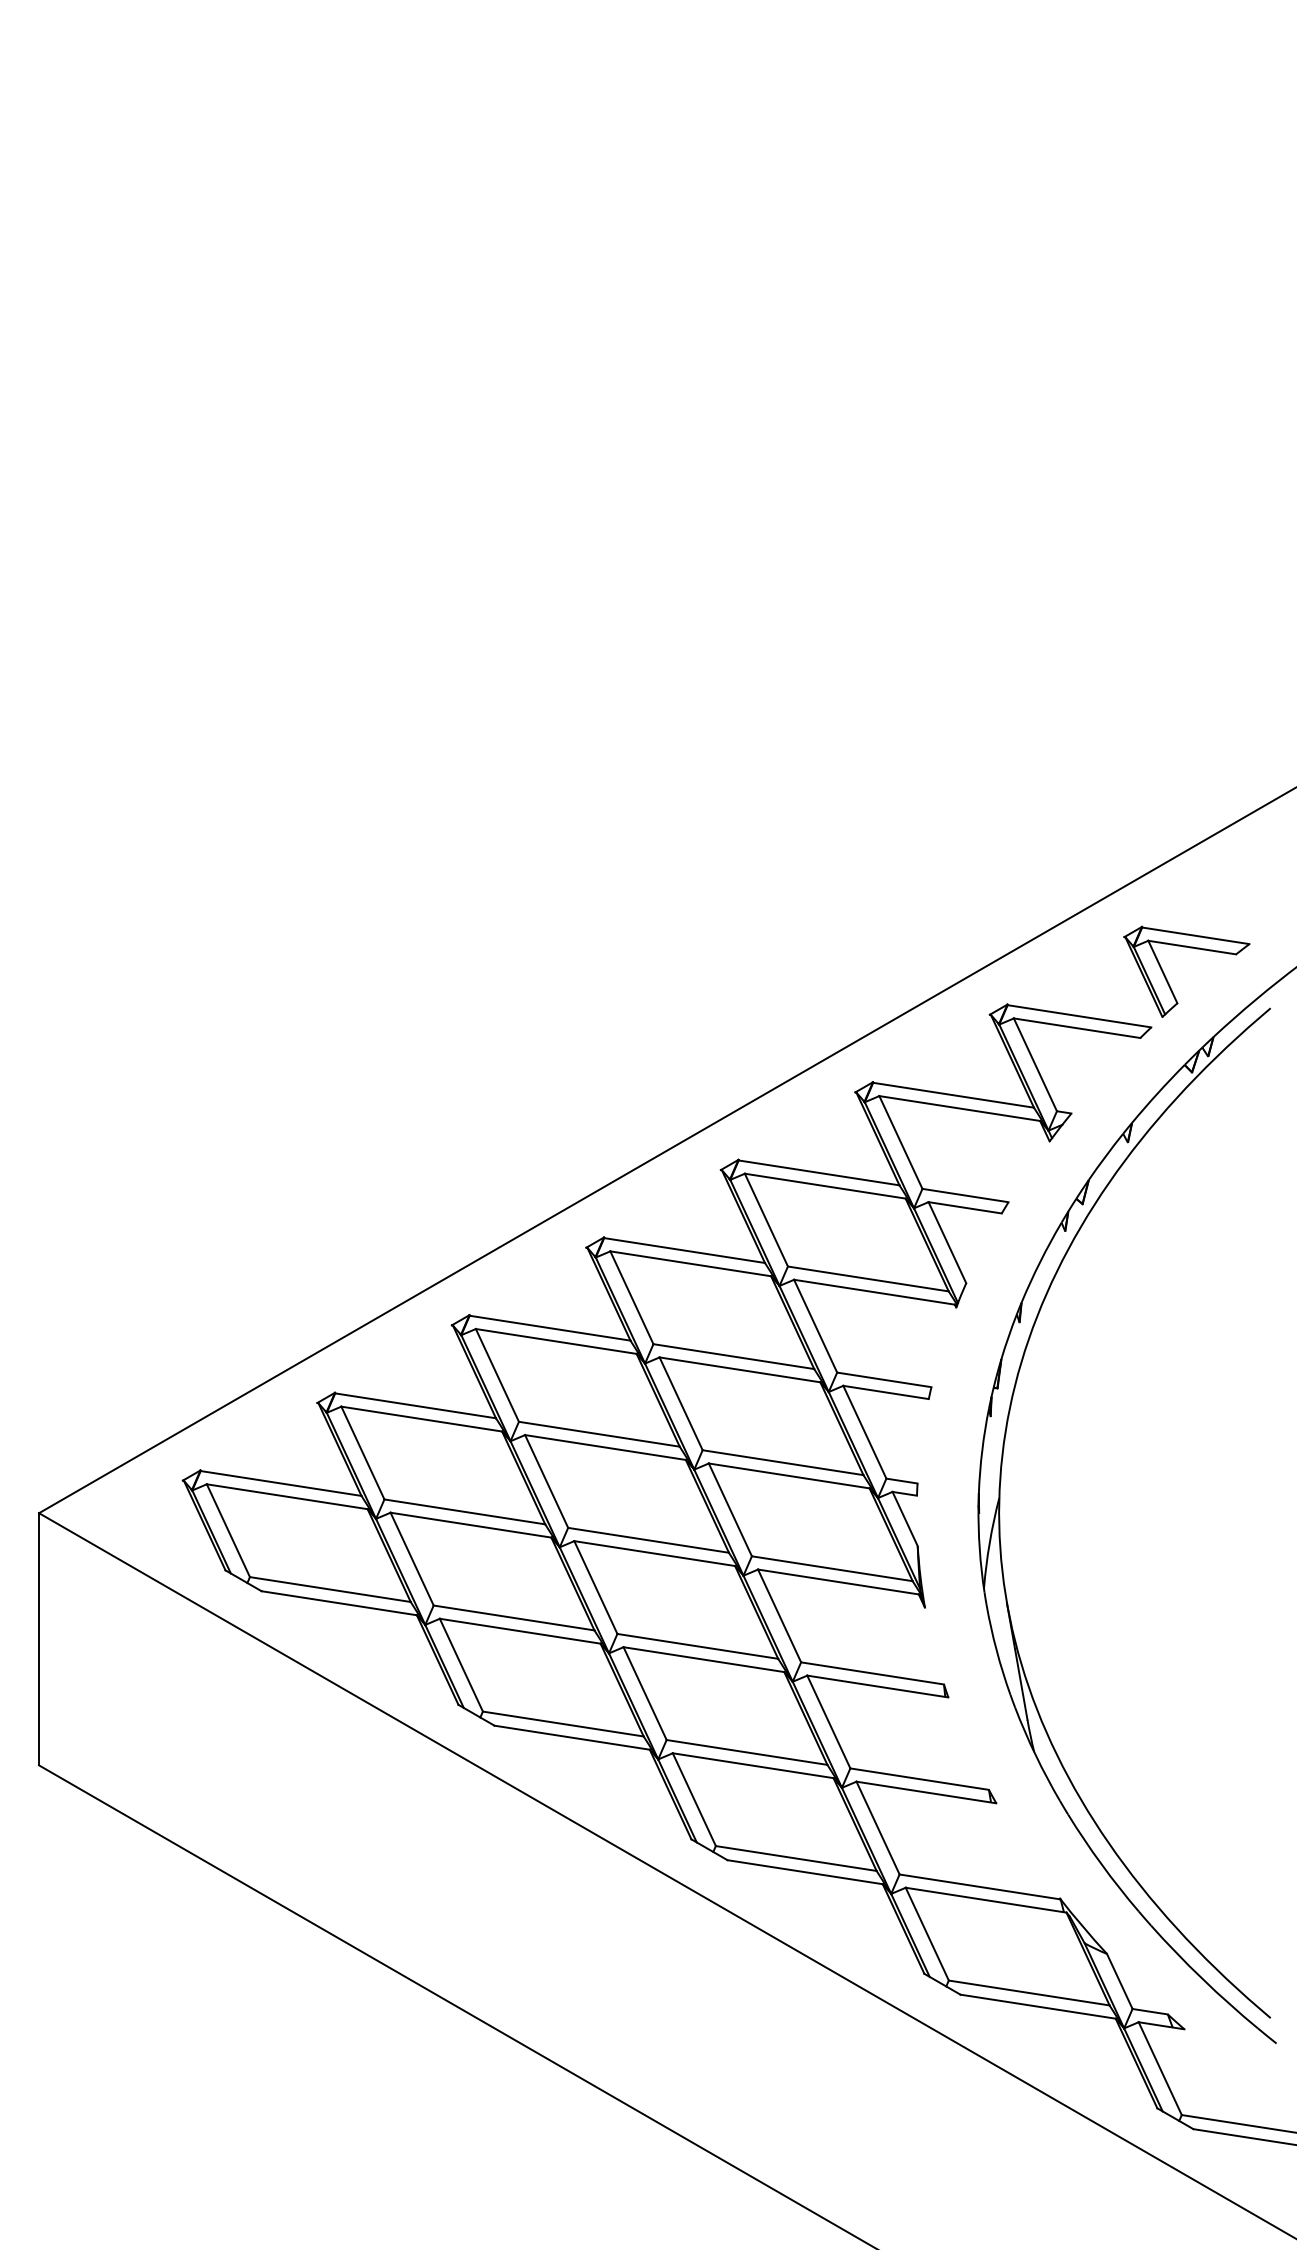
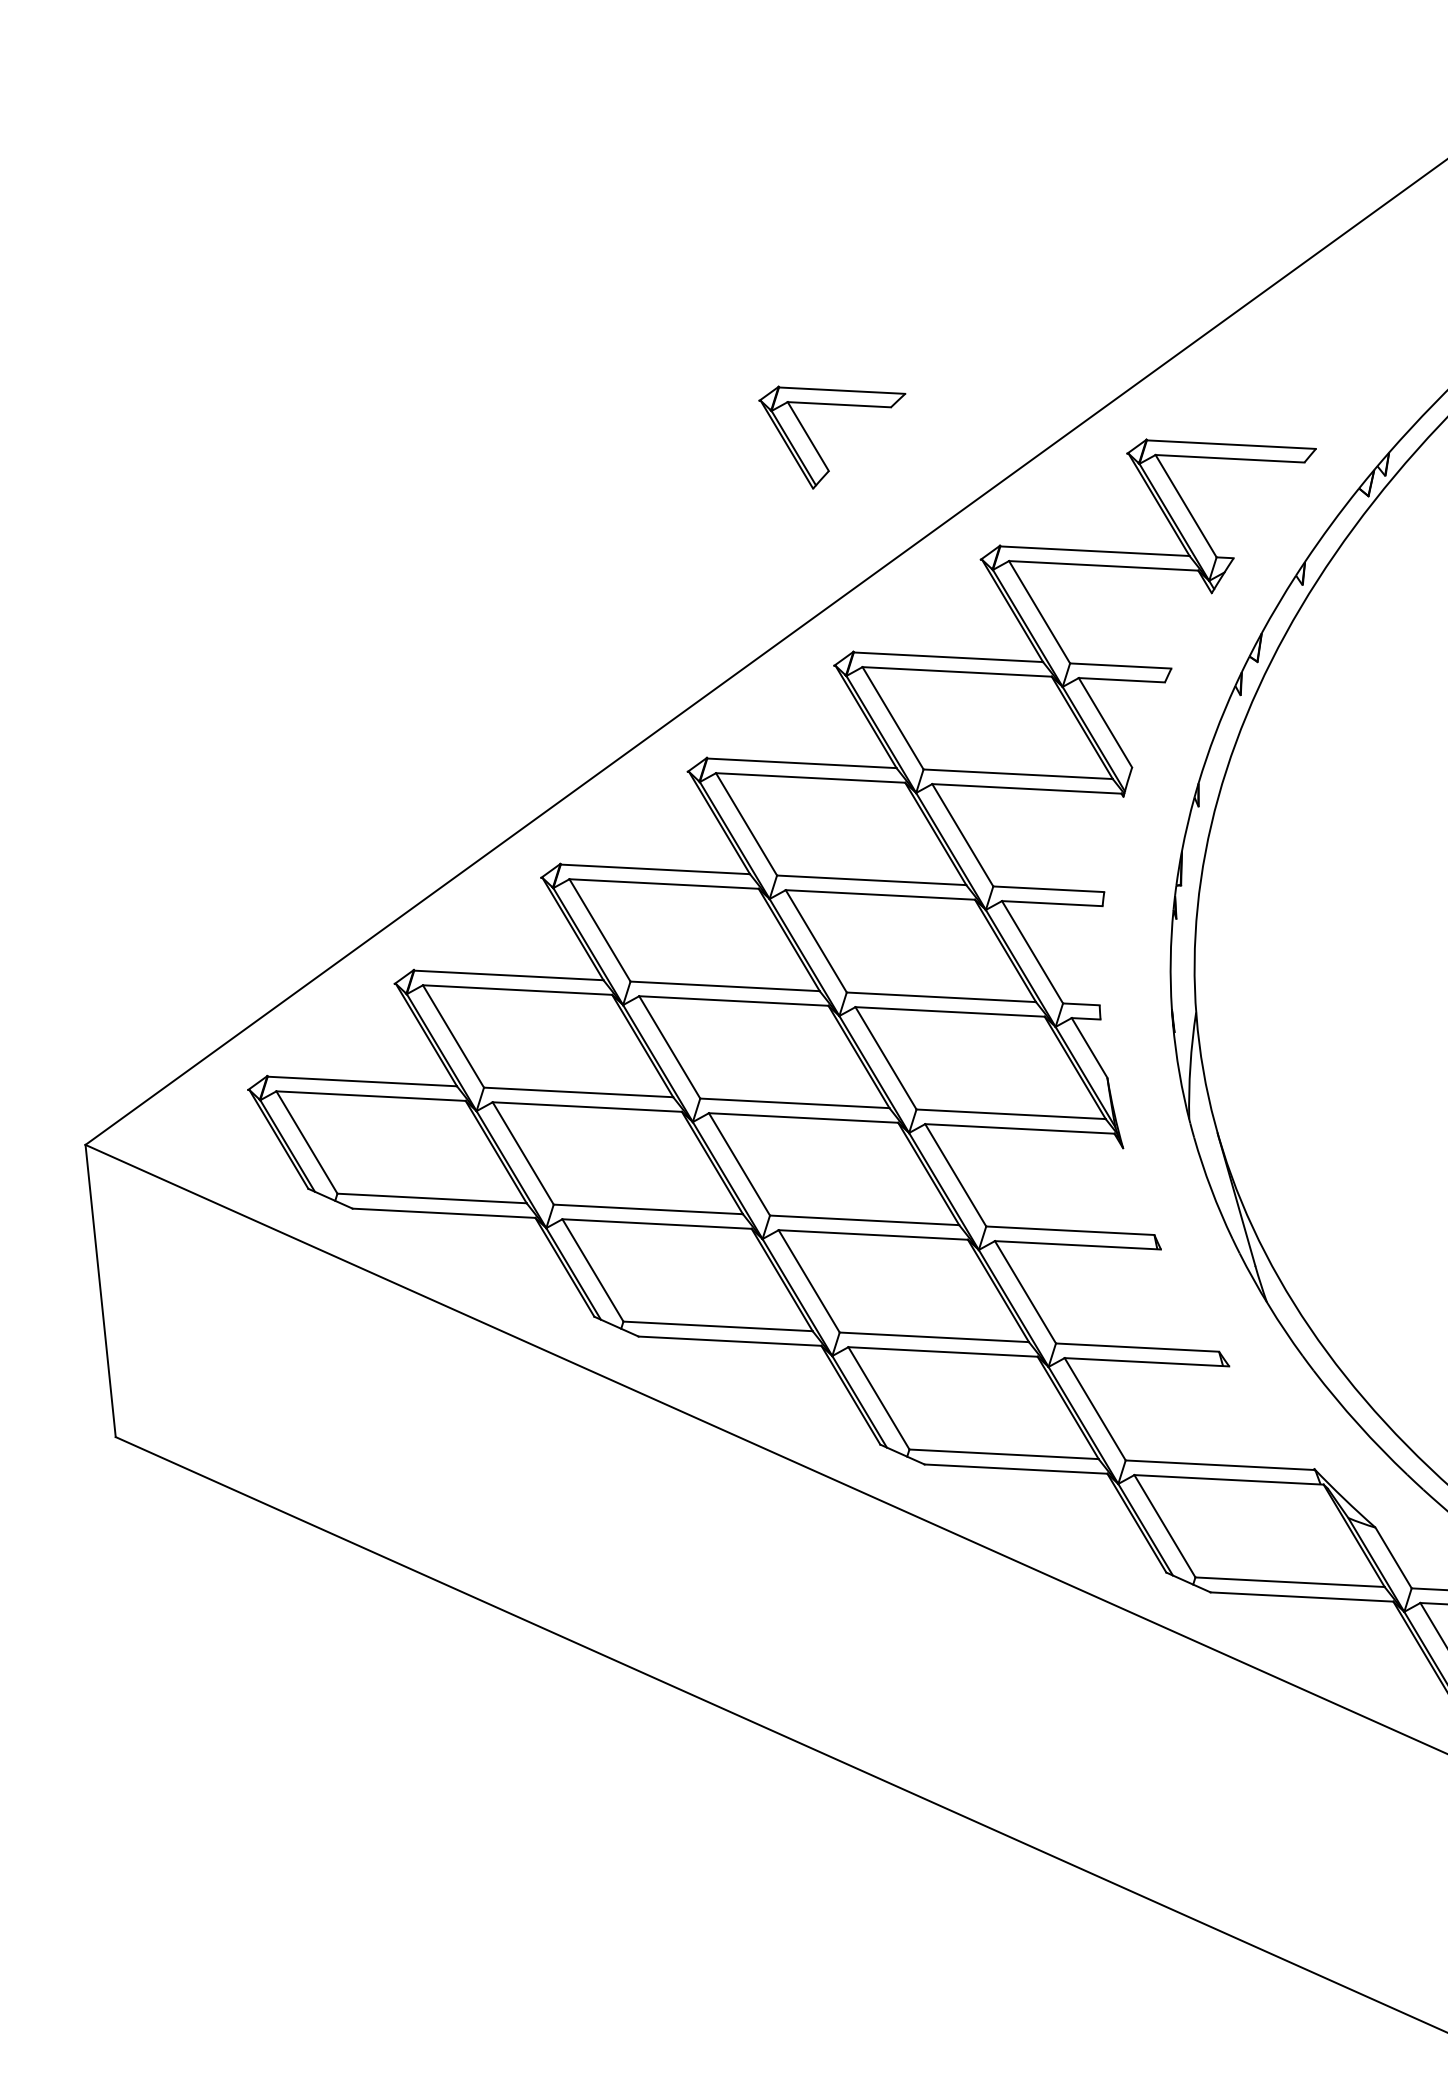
part: (1168, 981) -> (815, 446), moved

